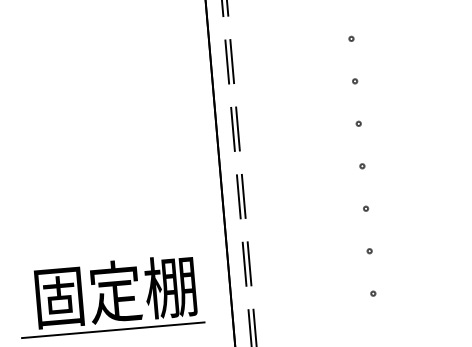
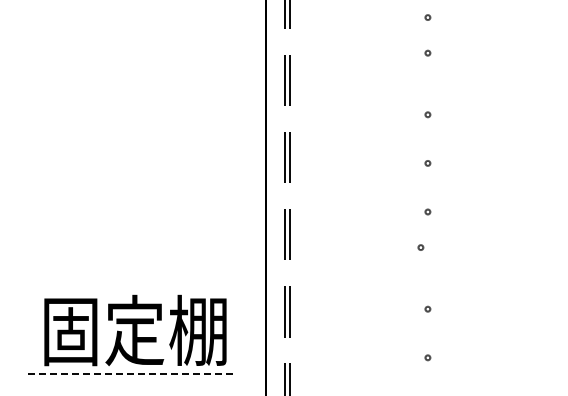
circle: (351, 38) -> (427, 52), moved
circle: (365, 208) -> (420, 247), moved
line: (112, 330) -> (128, 374), solid -> dashed

